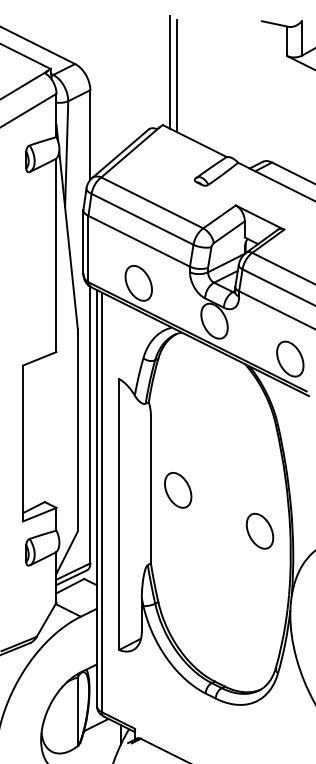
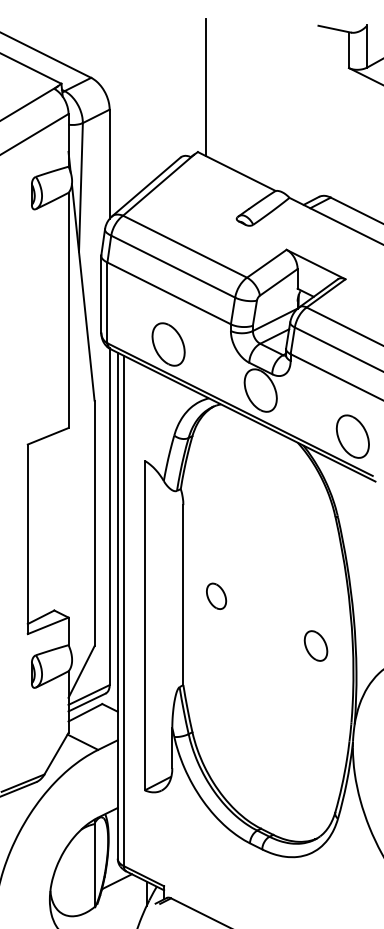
line: (177, 76) -> (215, 92), removed
part: (178, 490) -> (216, 596), size x0.6
part: (259, 530) -> (315, 645), size x0.7

